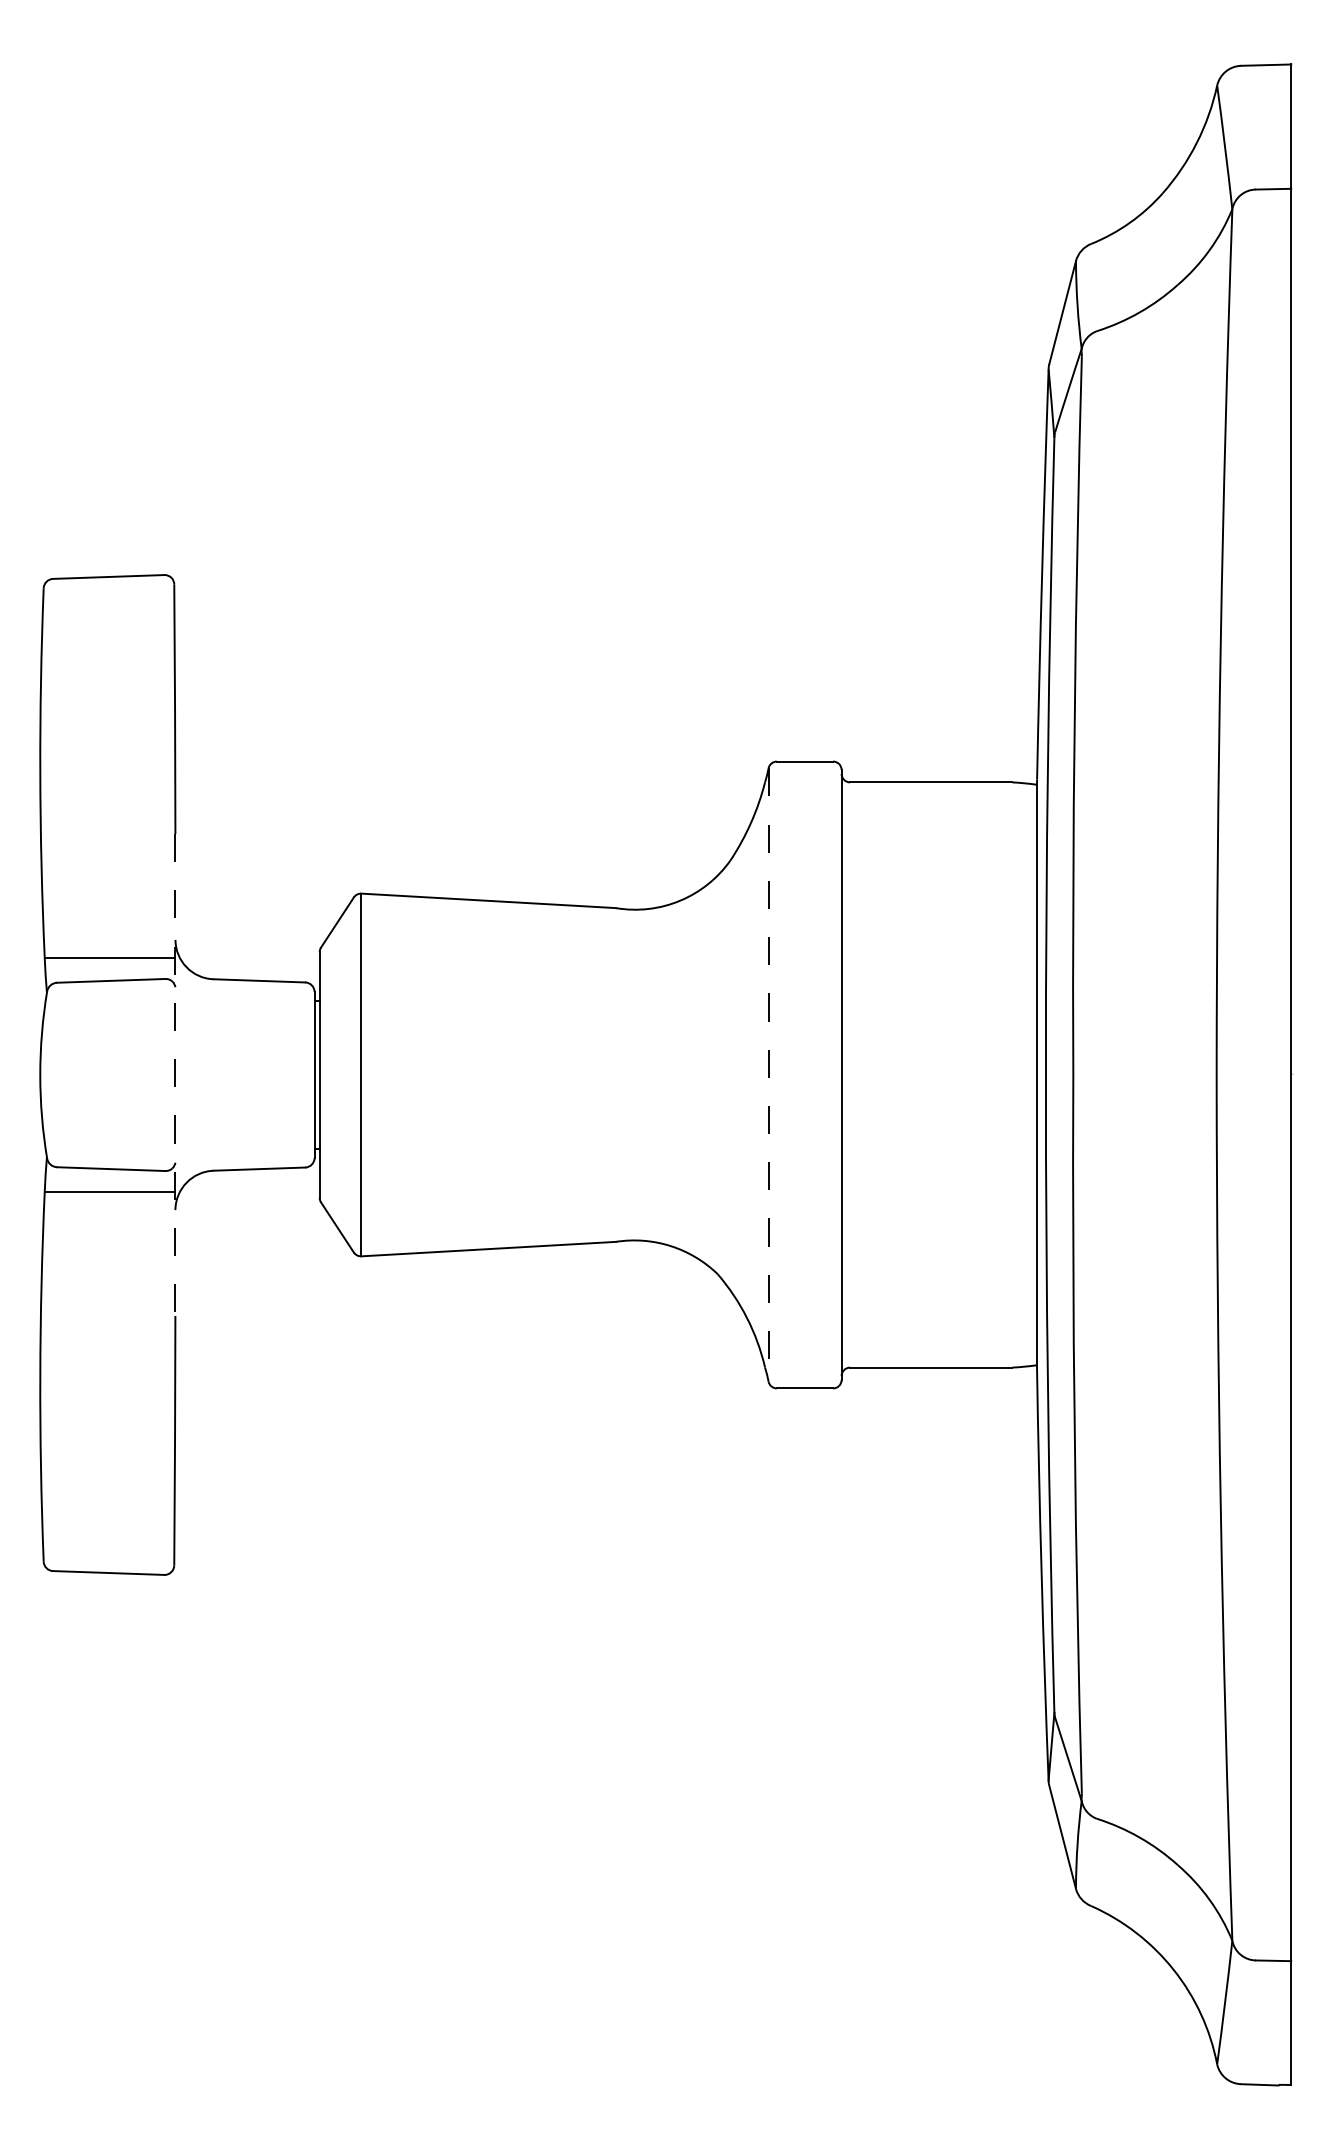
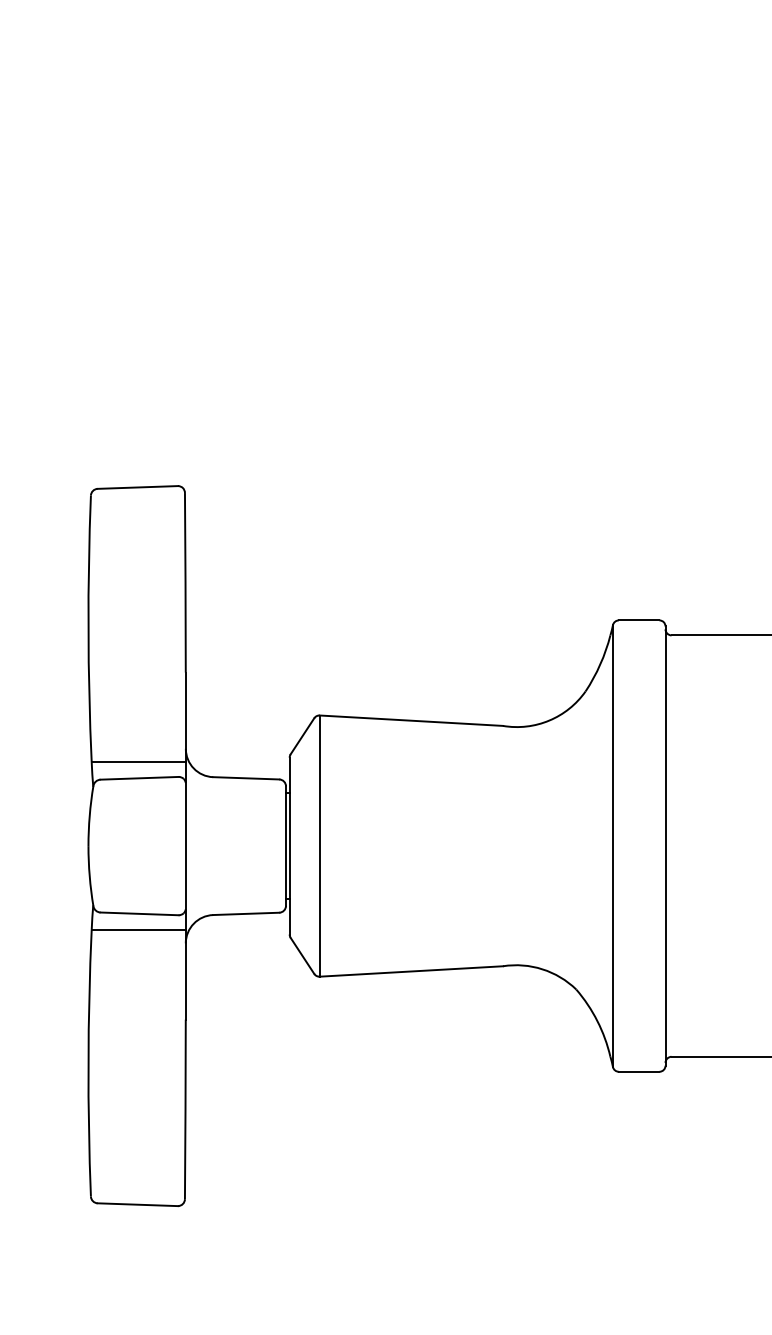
line: (175, 1074) -> (185, 845), dashed -> solid
line: (768, 1074) -> (612, 845), dashed -> solid

